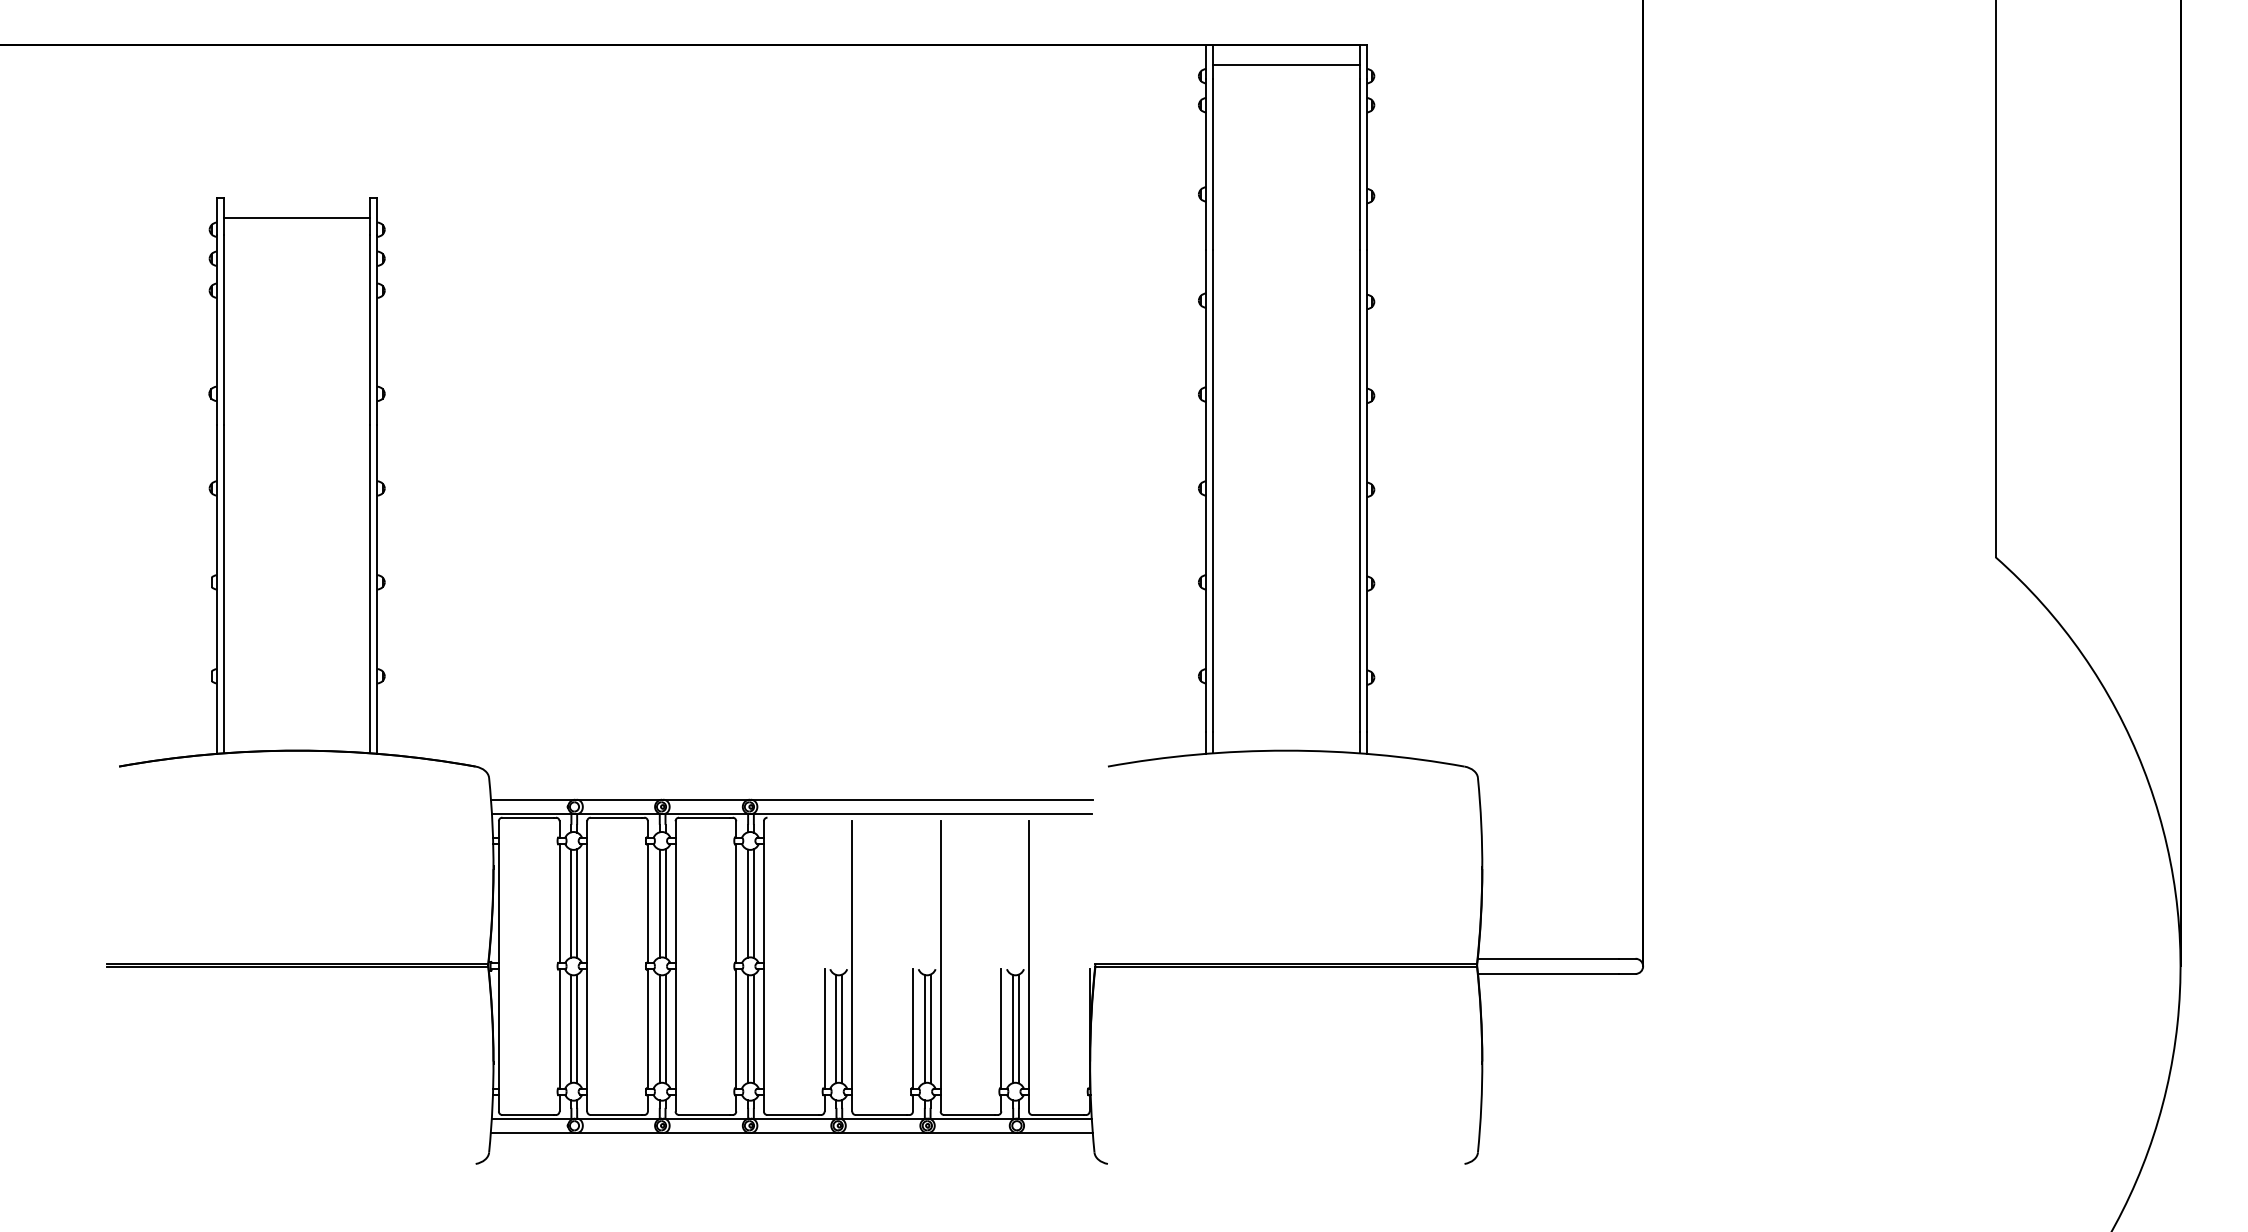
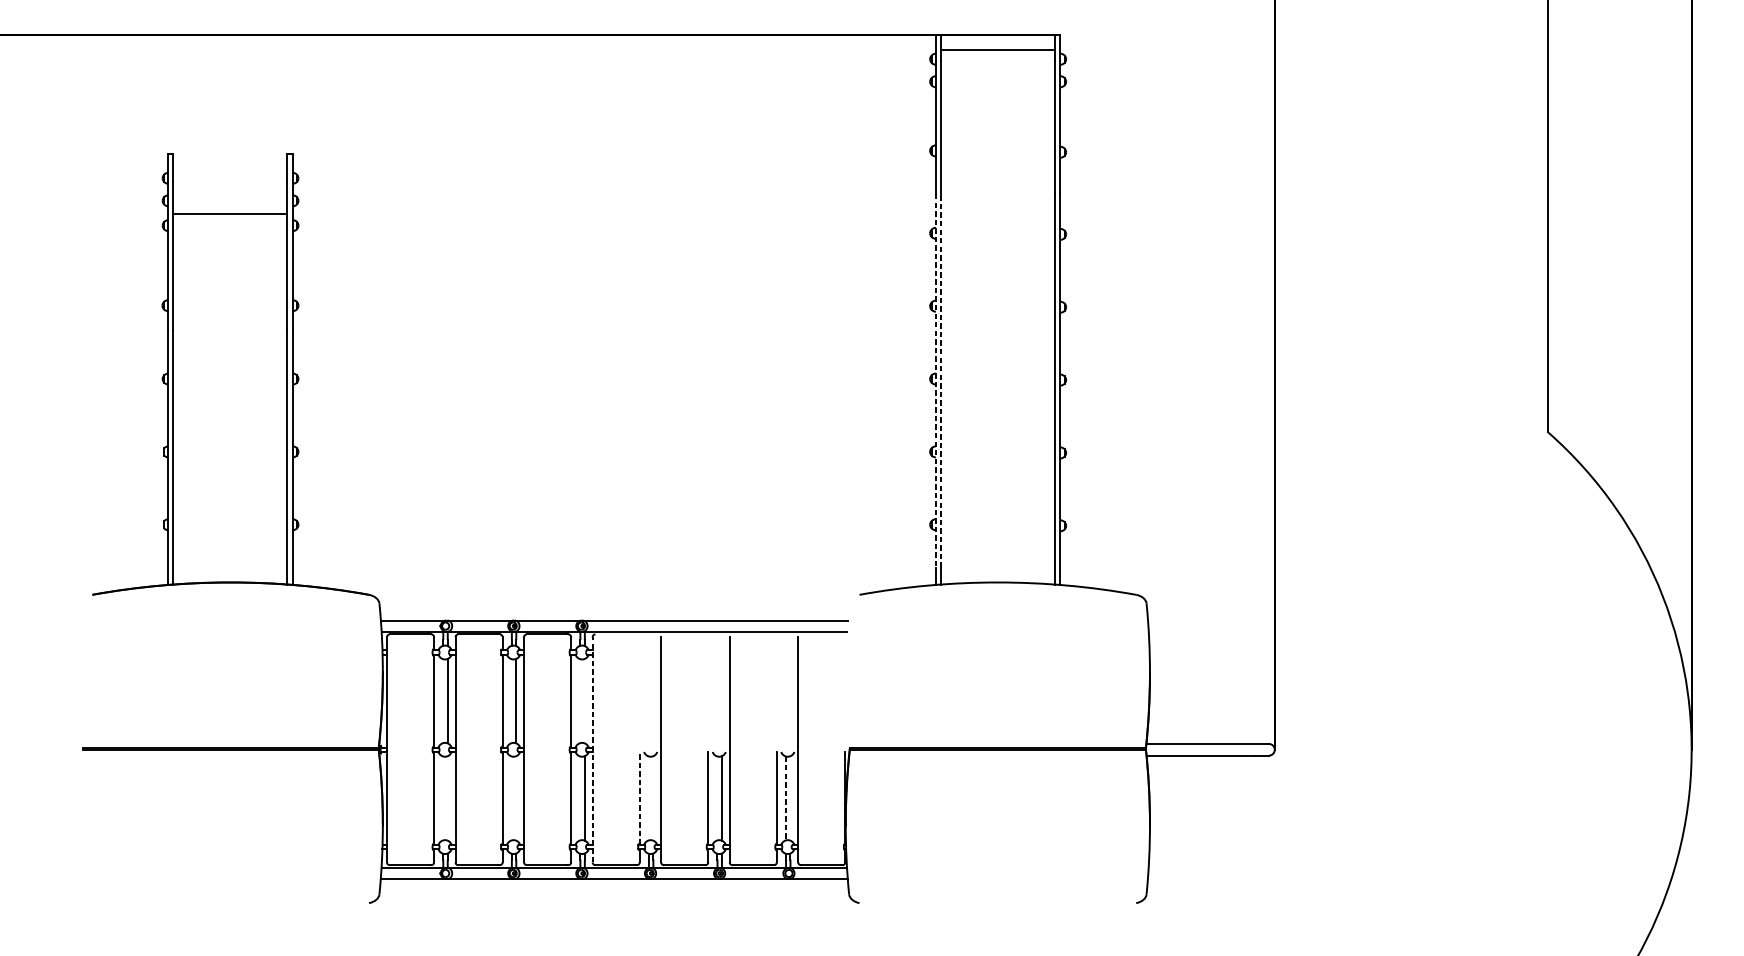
line: (296, 218) -> (230, 213), moved
line: (1206, 490) -> (936, 380), solid -> dashed
line: (1213, 490) -> (941, 380), solid -> dashed
line: (571, 903) -> (443, 701), removed
line: (659, 903) -> (511, 701), removed
line: (748, 903) -> (580, 701), removed
line: (753, 903) -> (584, 701), removed
line: (763, 965) -> (592, 749), solid -> dashed
line: (577, 1028) -> (448, 798), removed
line: (665, 1028) -> (516, 798), removed
line: (842, 1028) -> (653, 798), removed
line: (1018, 1028) -> (790, 798), removed
line: (571, 1029) -> (443, 798), removed
line: (659, 1029) -> (511, 798), removed
line: (748, 1029) -> (580, 798), removed
line: (824, 1029) -> (639, 798), solid -> dashed
line: (836, 1029) -> (648, 798), removed
line: (924, 1029) -> (717, 798), removed
line: (1013, 1029) -> (786, 798), solid -> dashed

